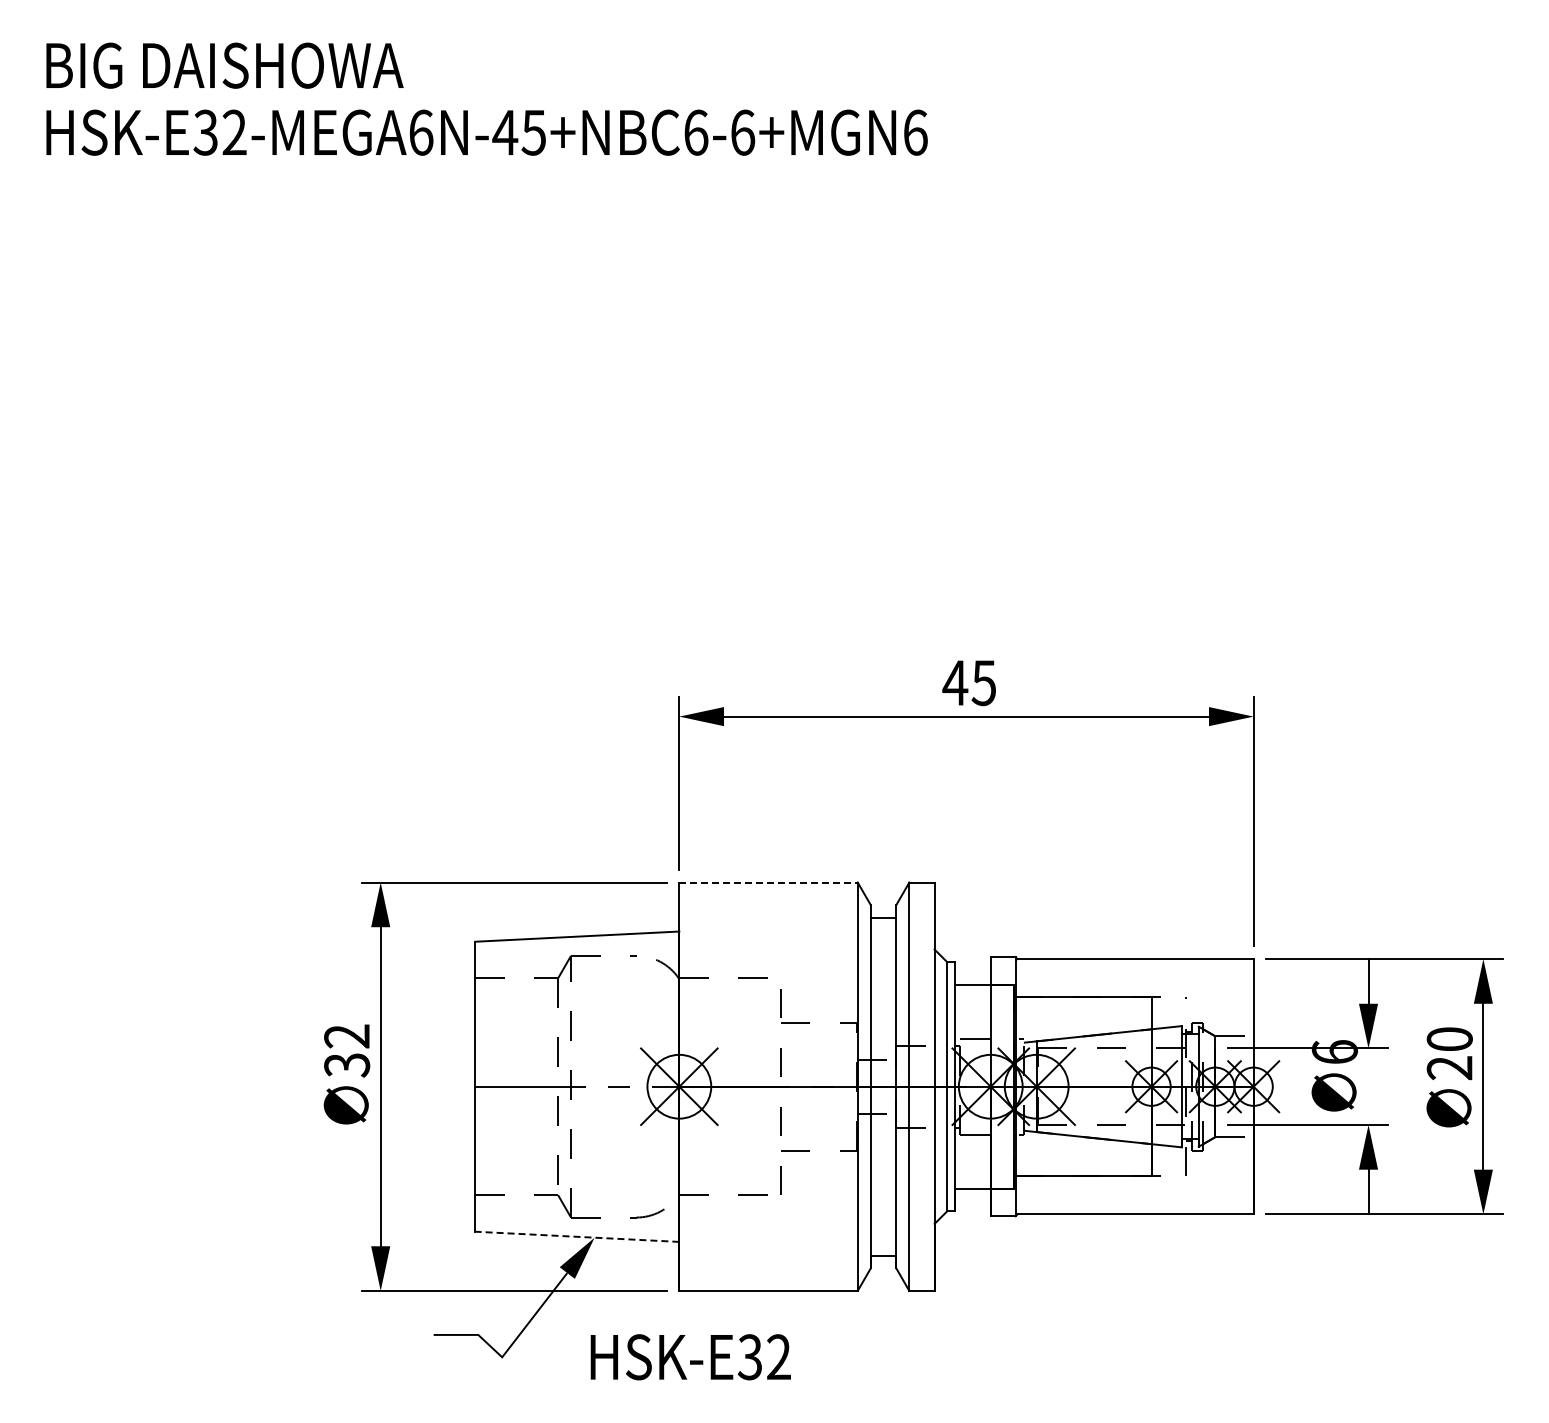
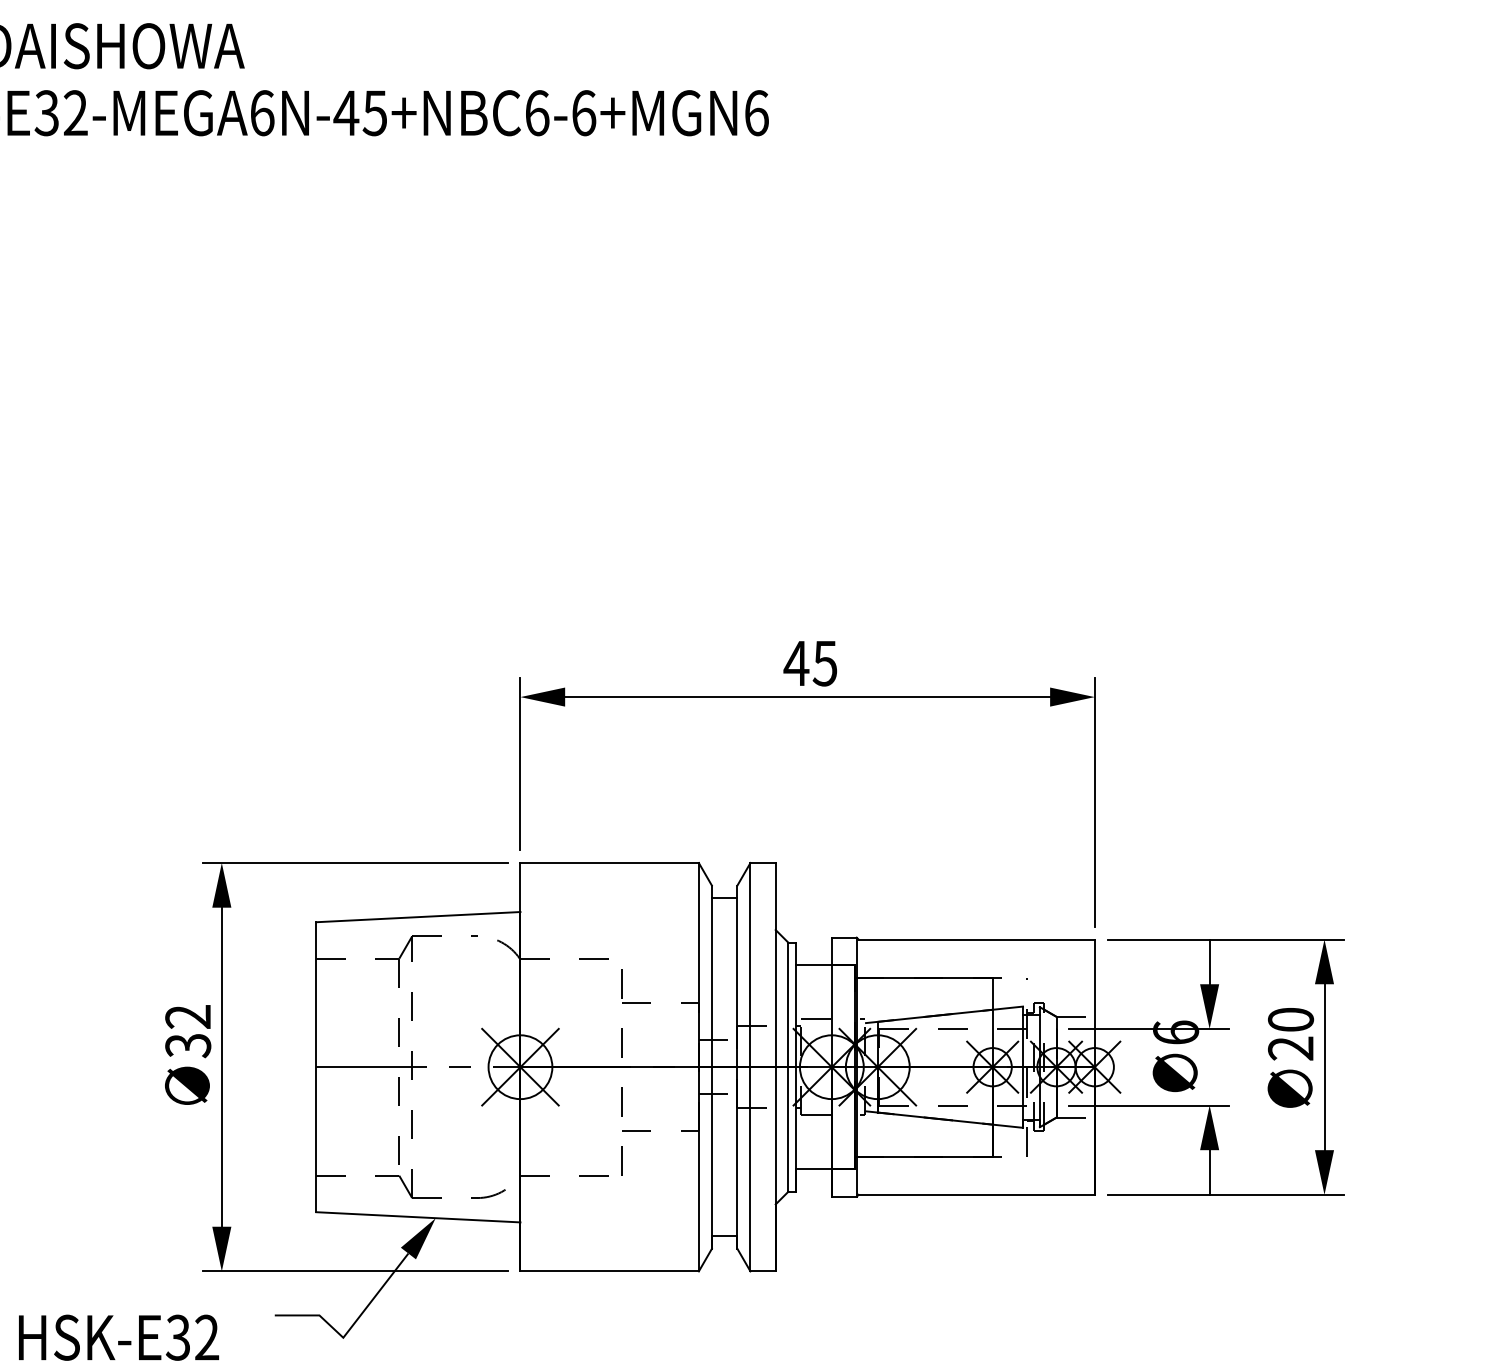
line: (769, 882) -> (610, 862), dashed -> solid
line: (576, 1236) -> (417, 1216), dashed -> solid
text: (690, 1357) -> (118, 1337), moved

